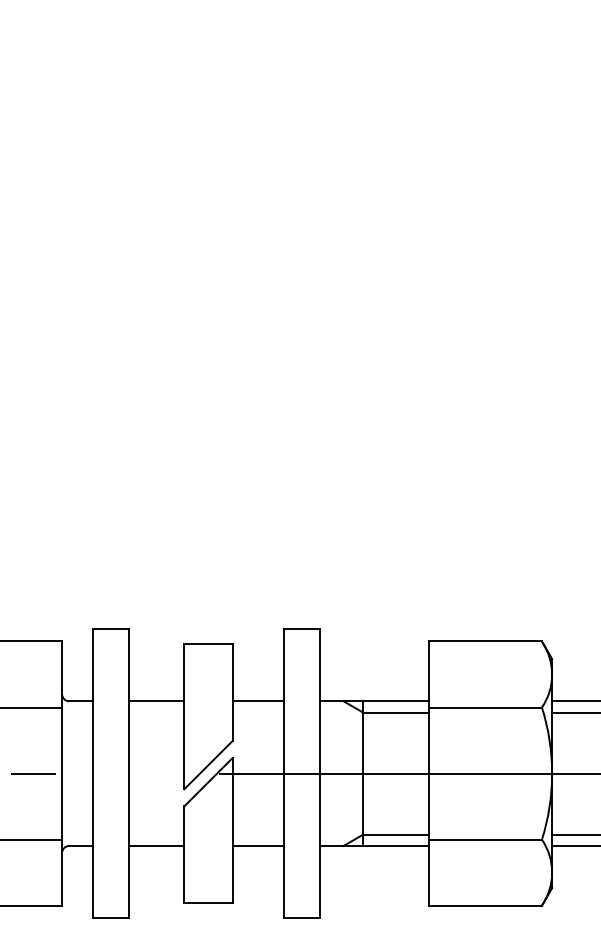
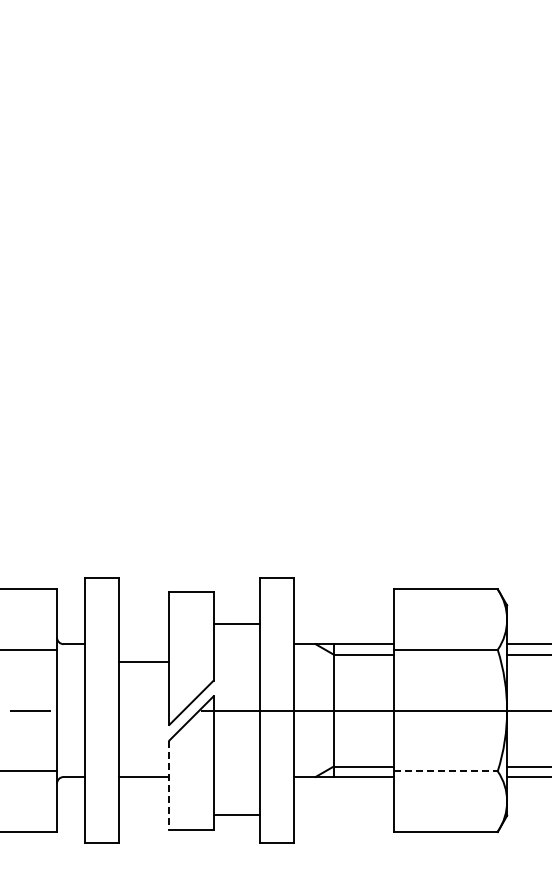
line: (156, 701) -> (143, 662), moved
line: (257, 701) -> (236, 624), moved
line: (486, 839) -> (446, 771), solid -> dashed
line: (257, 846) -> (236, 815), moved
line: (184, 855) -> (169, 785), solid -> dashed

